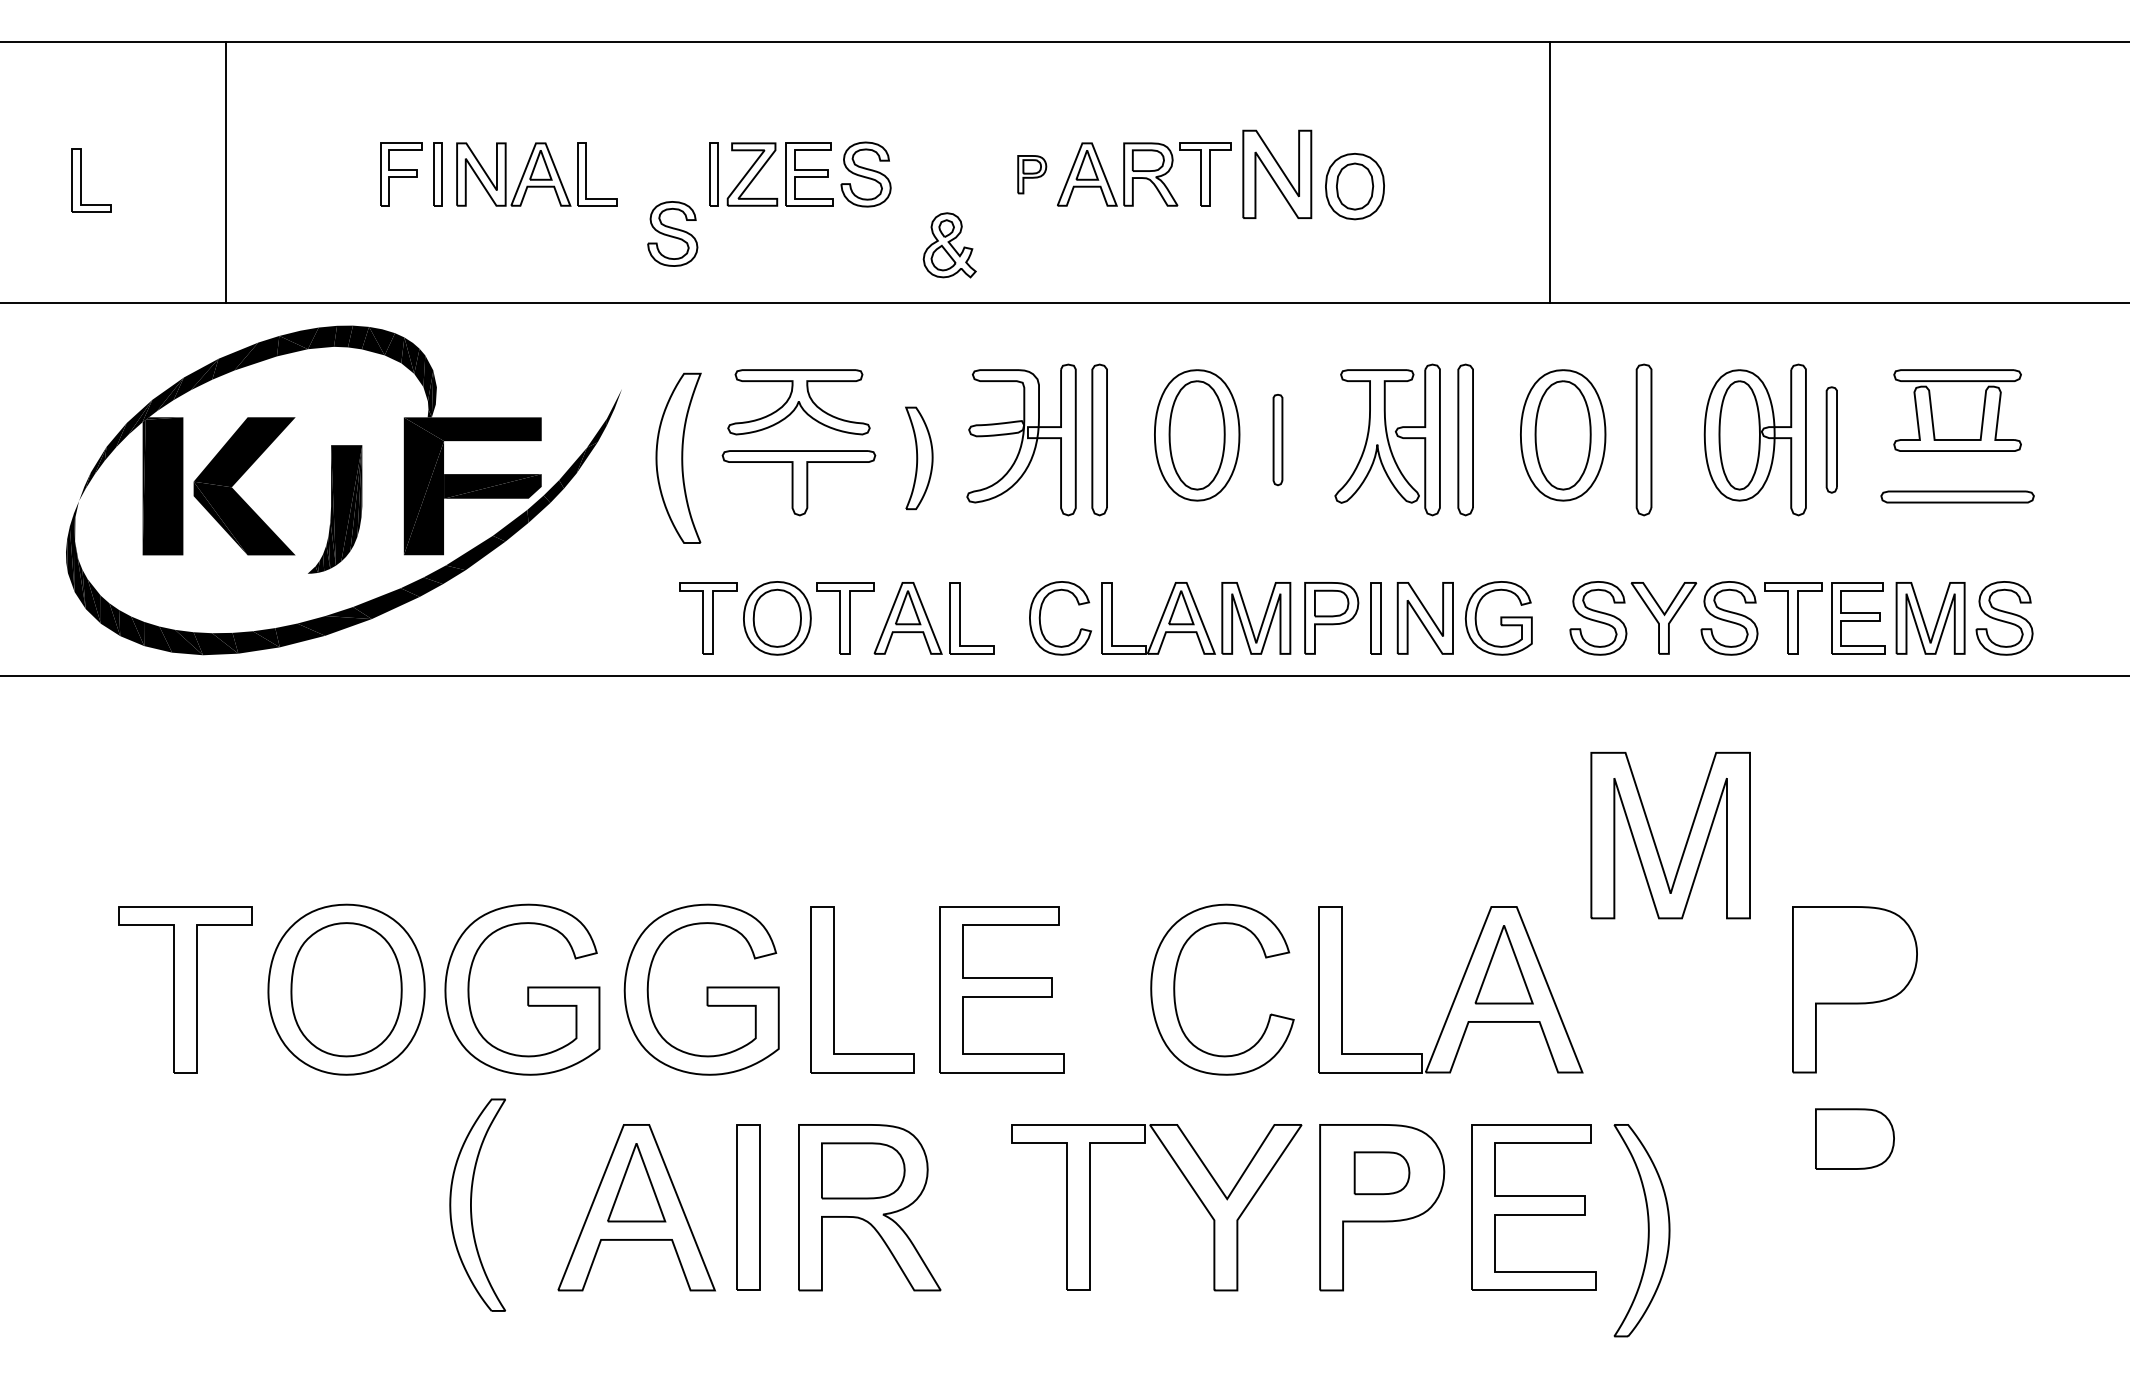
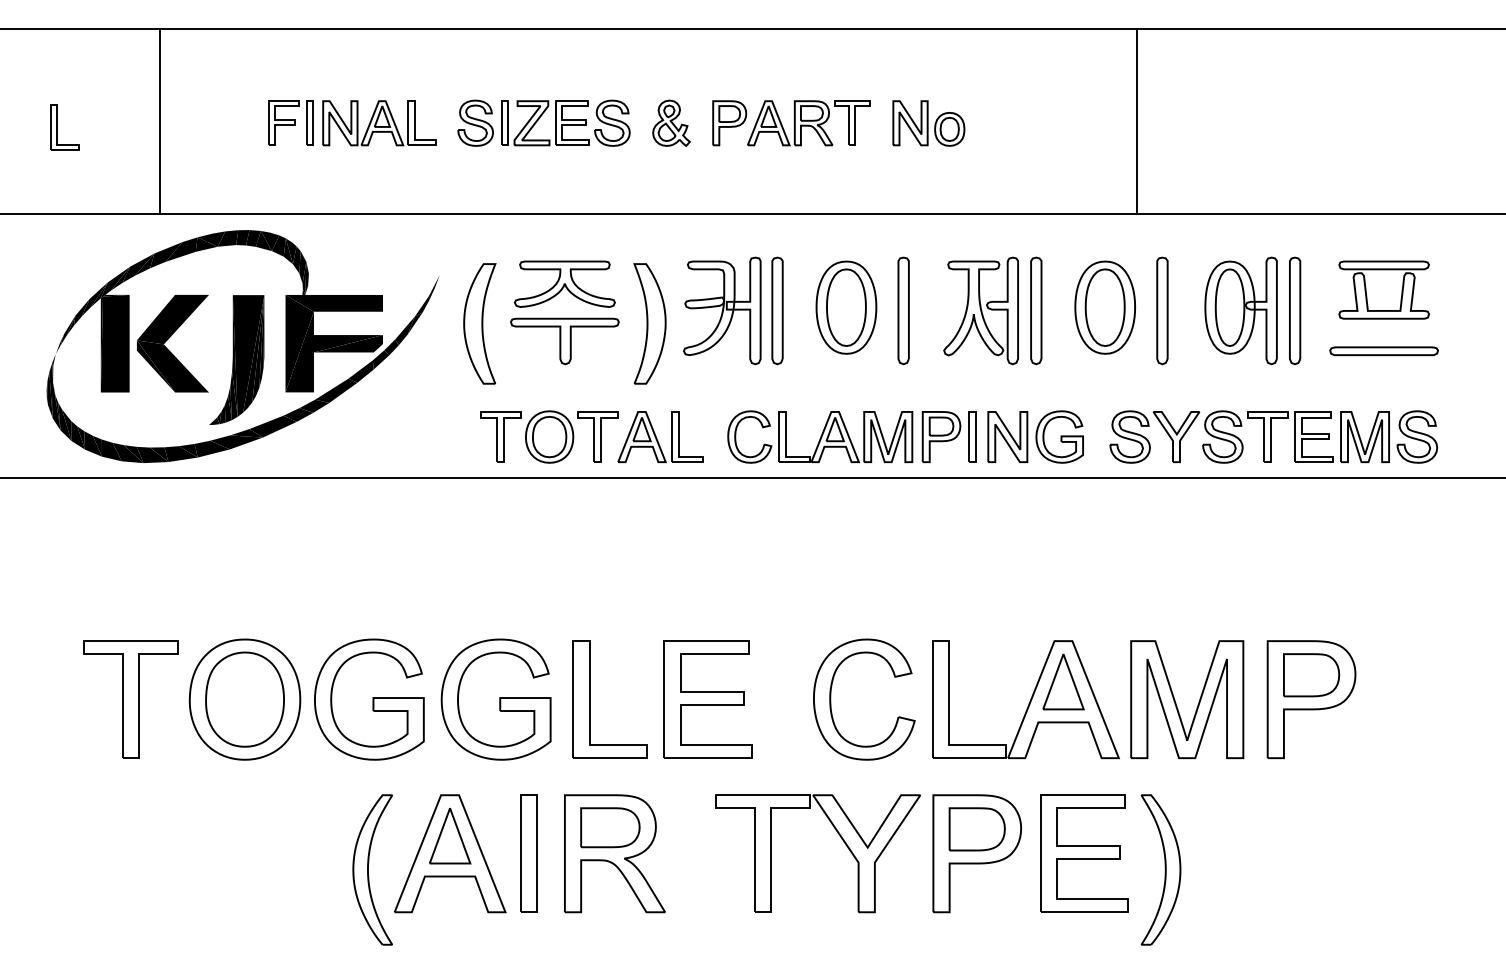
line: (1549, 172) -> (1136, 121), moved
part: (1031, 174) -> (729, 123), size x1.67
part: (1313, 174) -> (928, 123), size x0.71
part: (672, 232) -> (475, 122), moved
part: (949, 244) -> (671, 122), moved
part: (1277, 439) -> (903, 310), size x1.67
part: (1832, 439) -> (1295, 310), size x1.43
part: (918, 457) -> (649, 323), size x1.67
part: (334, 508) -> (236, 359), size x1.43
part: (1686, 838) -> (1198, 701), moved
part: (1854, 1139) -> (1311, 675), moved
part: (1381, 1173) -> (976, 829), size x1.43
part: (477, 1204) -> (372, 869), moved

